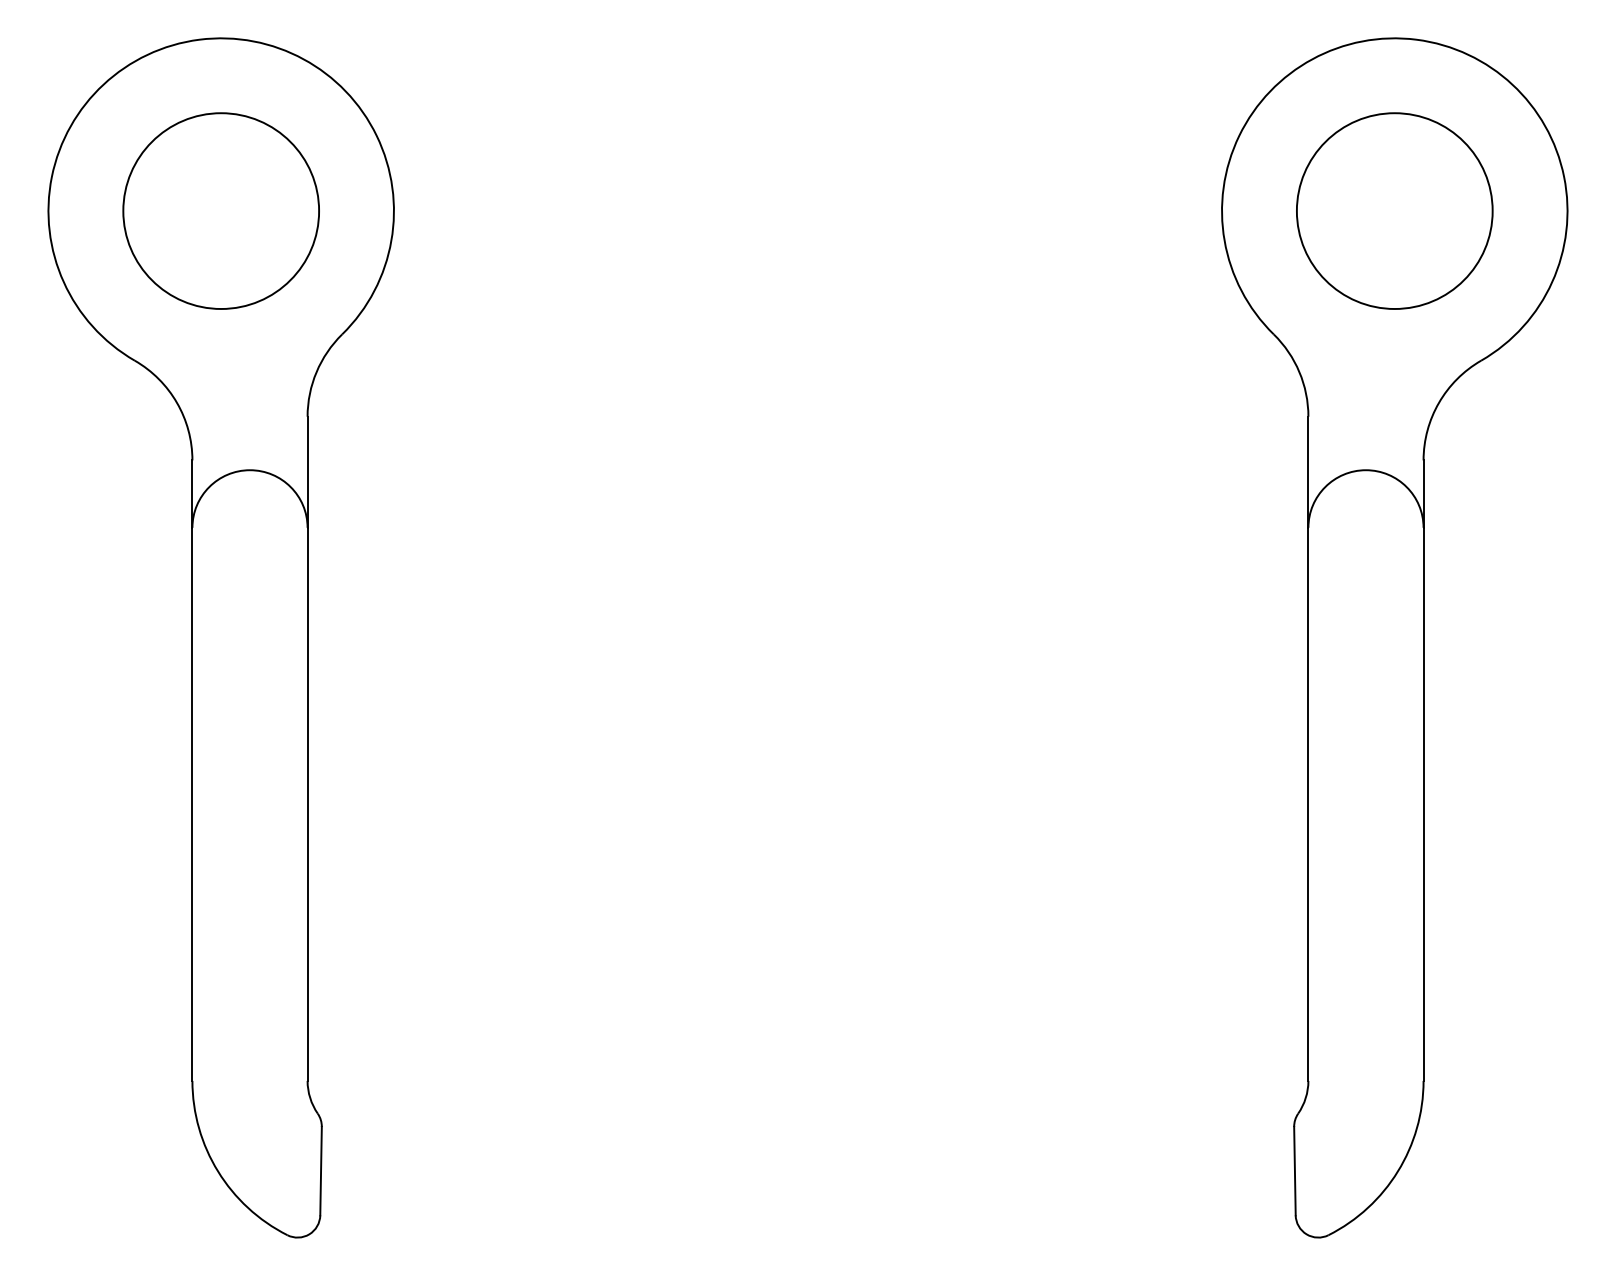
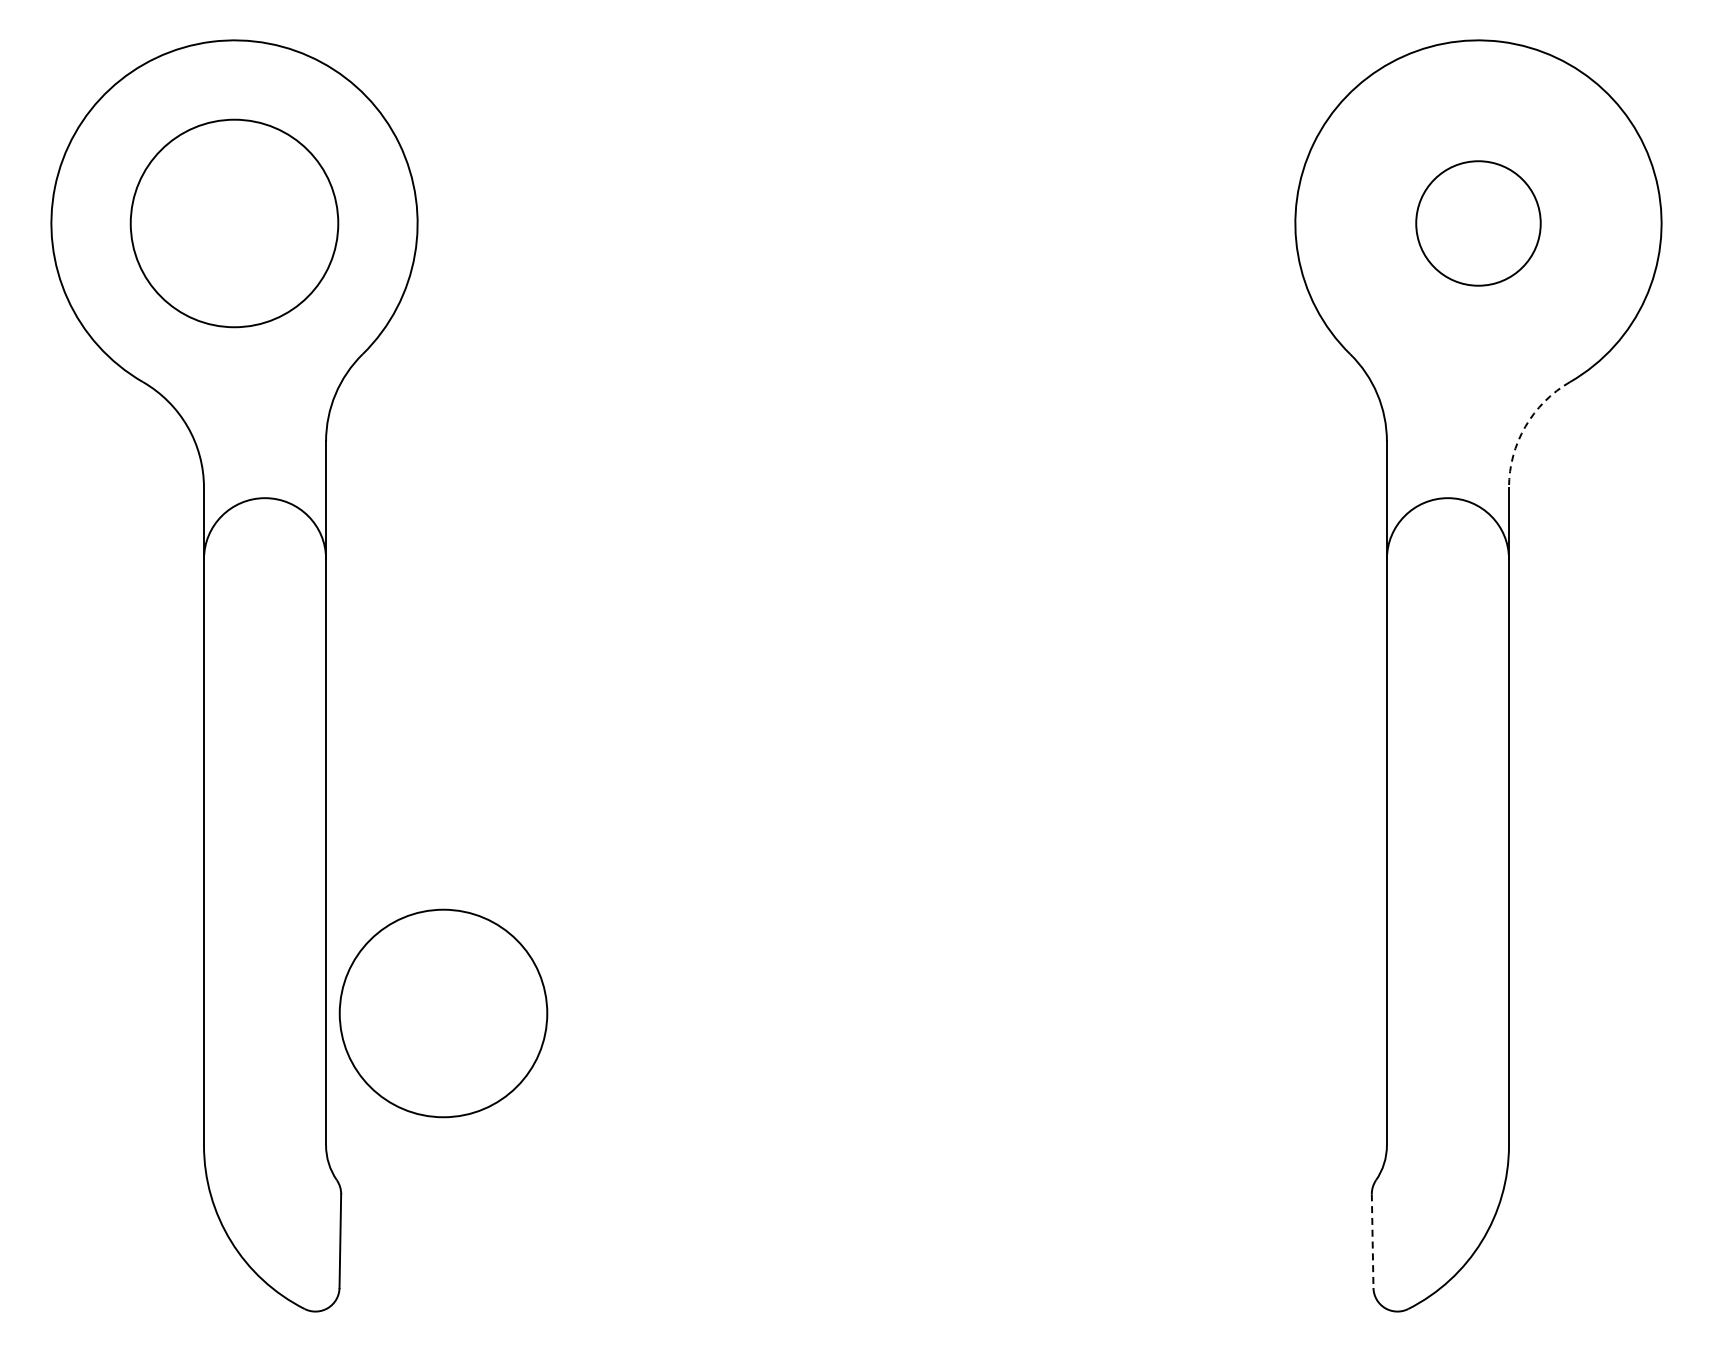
circle: (1394, 211) -> (1478, 223), size x0.6
arc: (1439, 402) -> (1525, 426), solid -> dashed
circle: (418, 956) -> (443, 1013), added
line: (1294, 1171) -> (1372, 1241), solid -> dashed

